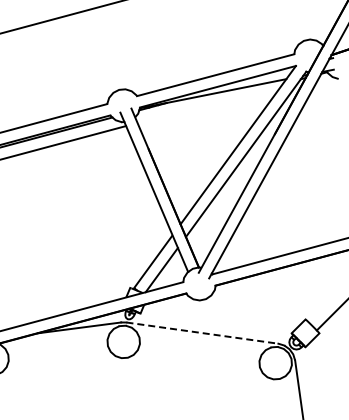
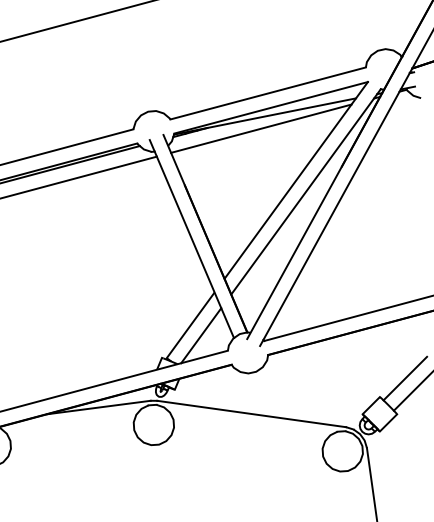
line: (209, 103) -> (260, 128), added
line: (325, 304) -> (404, 378), added
line: (202, 333) -> (251, 414), dashed -> solid

